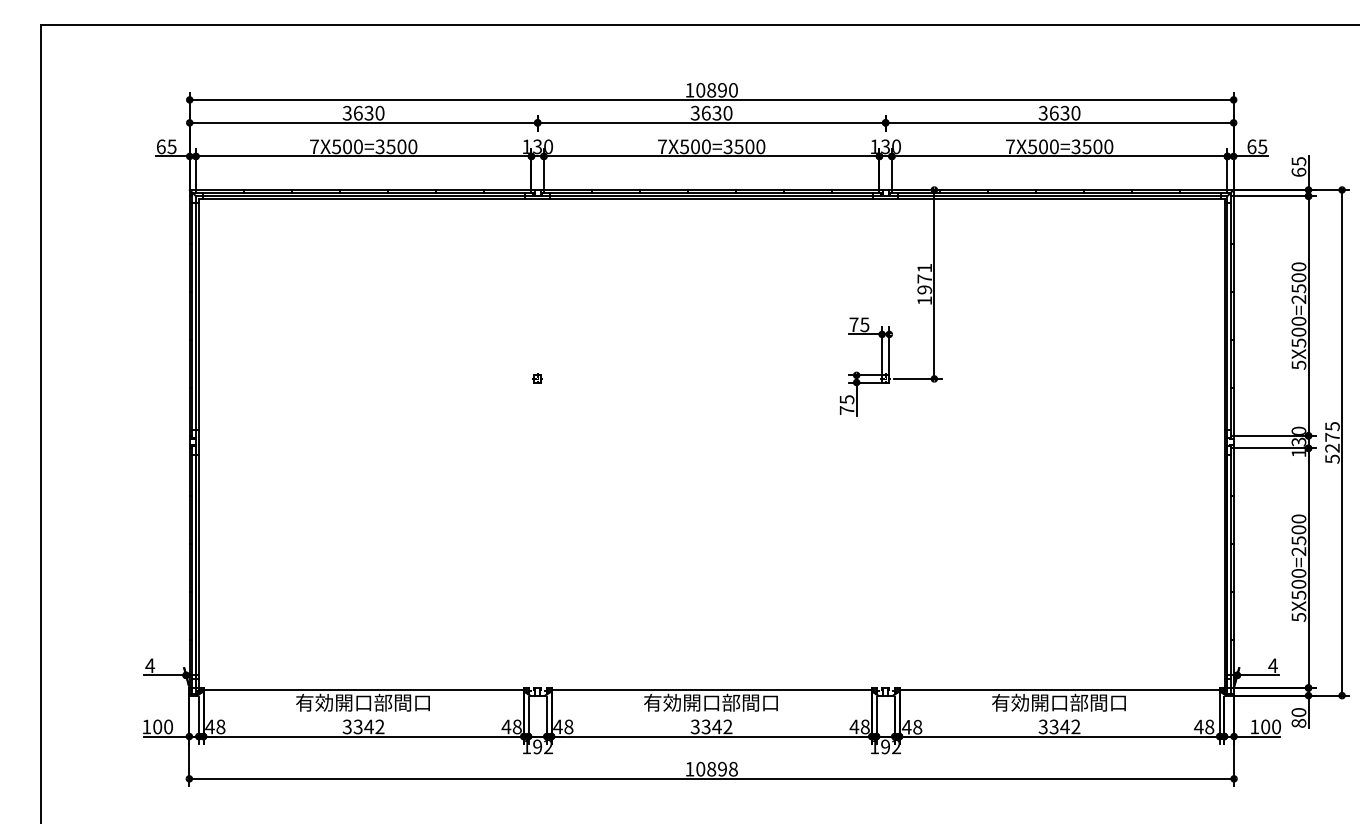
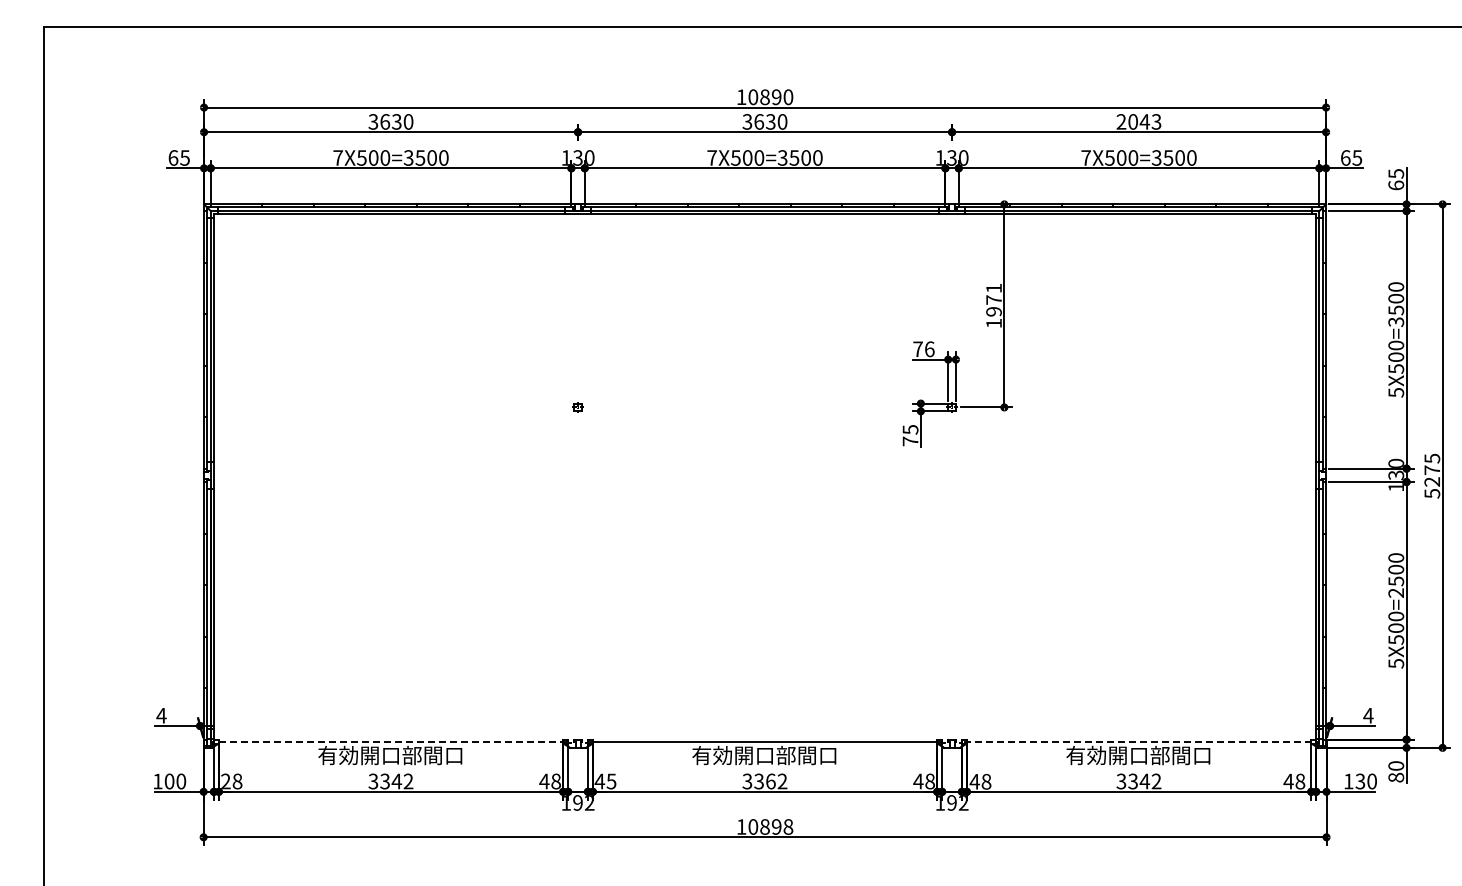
text: (1059, 112) -> (1138, 121), 3630 -> 2043
text: (1299, 299) -> (1396, 322), 5X500=2500 -> 5X500=3500
text: (864, 325) -> (929, 349), 75 -> 76
line: (364, 689) -> (391, 741), solid -> dashed
line: (1060, 689) -> (1139, 741), solid -> dashed
text: (209, 726) -> (225, 781), 48 -> 28
text: (568, 726) -> (611, 781), 48 -> 45
text: (716, 726) -> (770, 781), 3342 -> 3362
text: (1265, 726) -> (1360, 781), 100 -> 130

